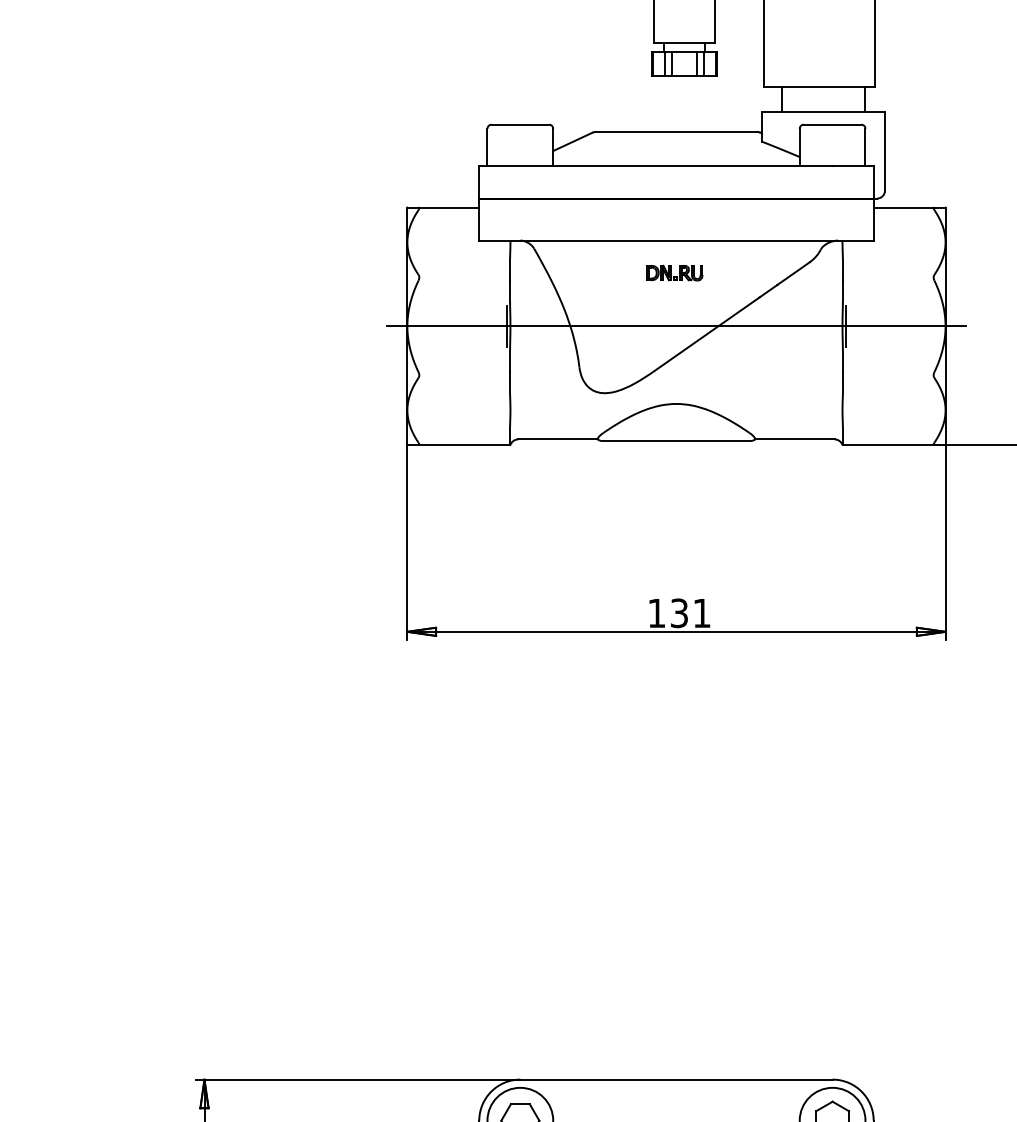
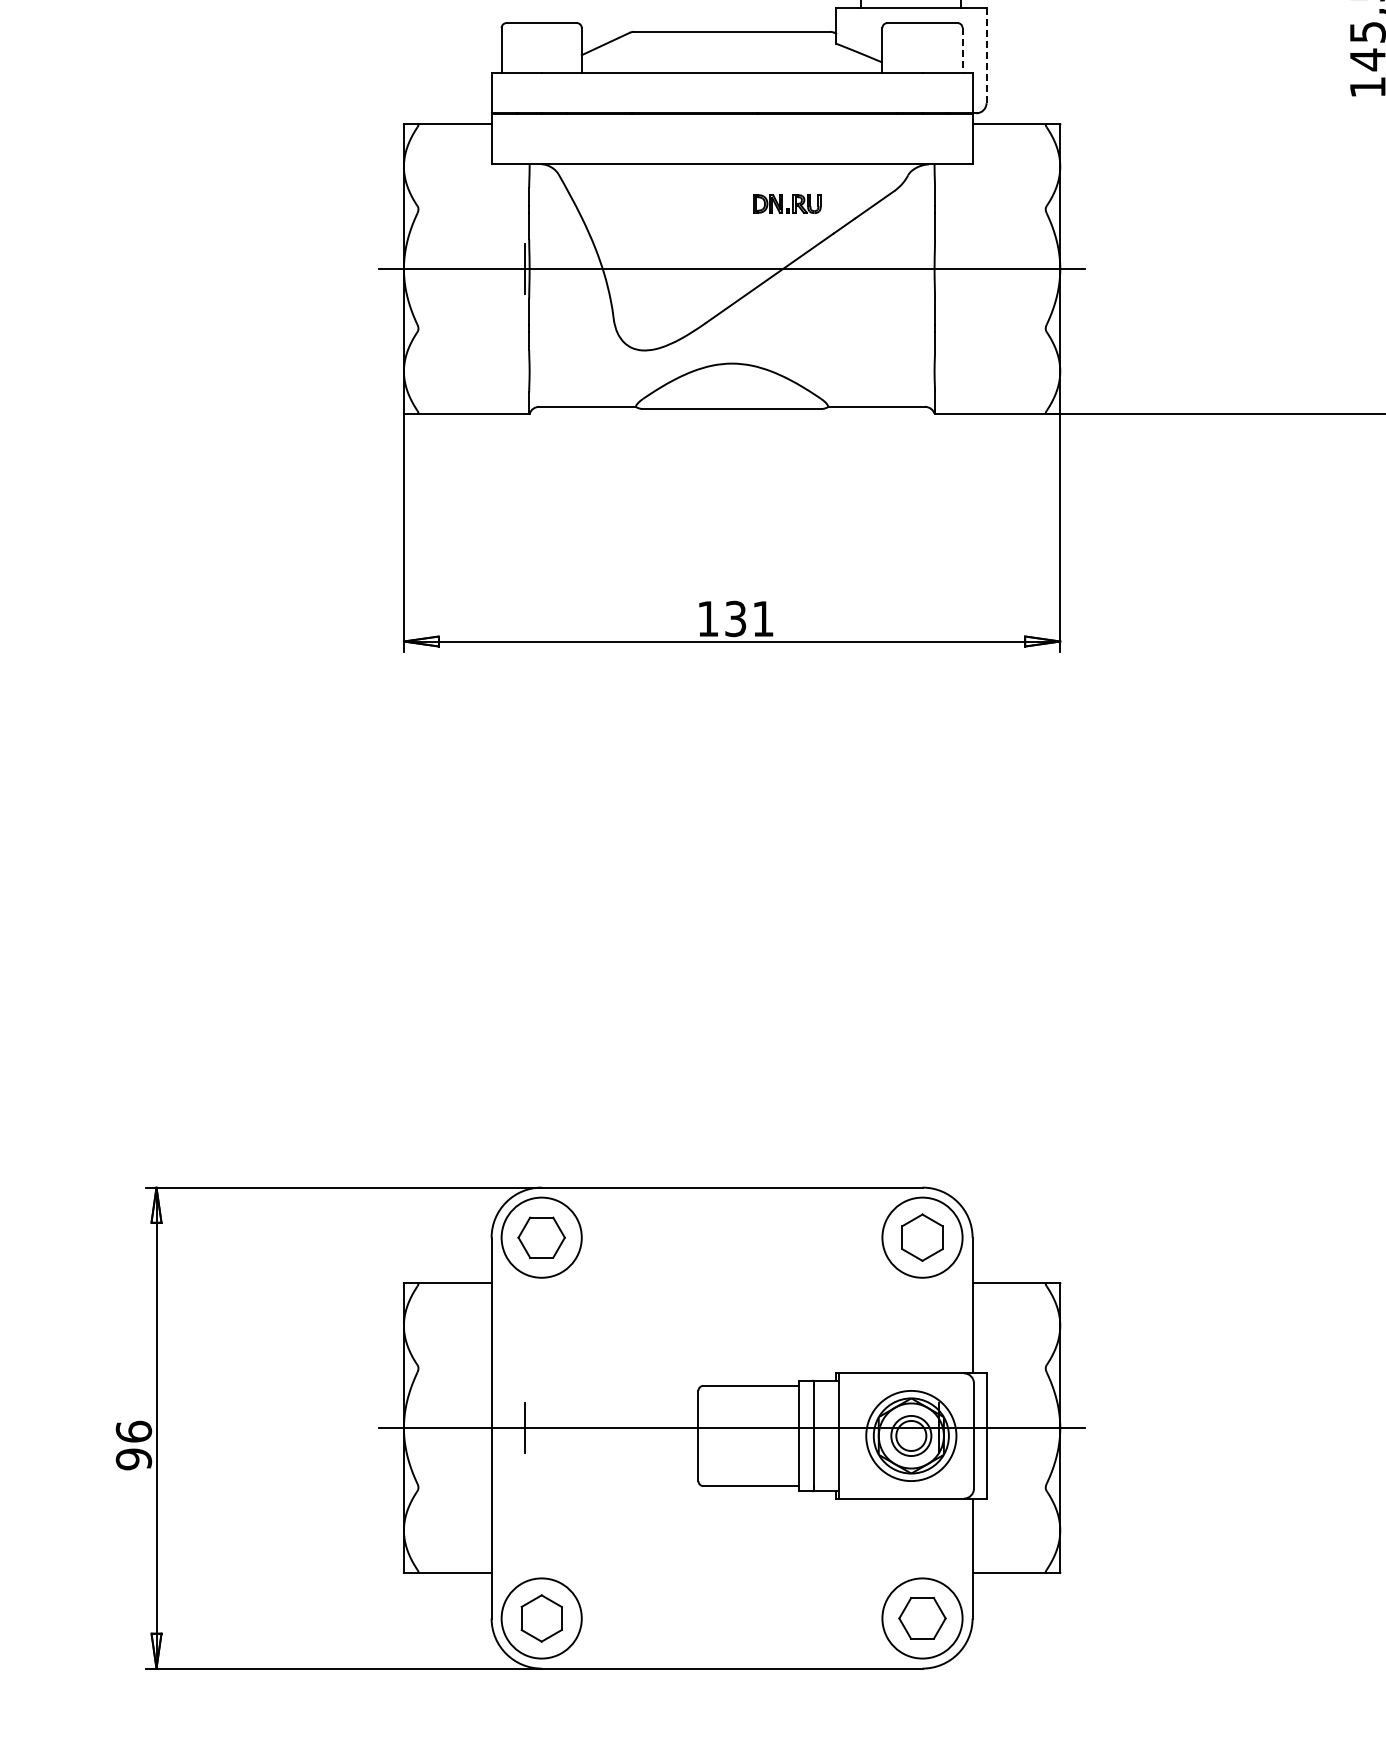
line: (865, 147) -> (962, 50), solid -> dashed
line: (885, 151) -> (986, 55), solid -> dashed
part: (675, 272) -> (787, 203), moved
line: (845, 326) -> (938, 269), removed

